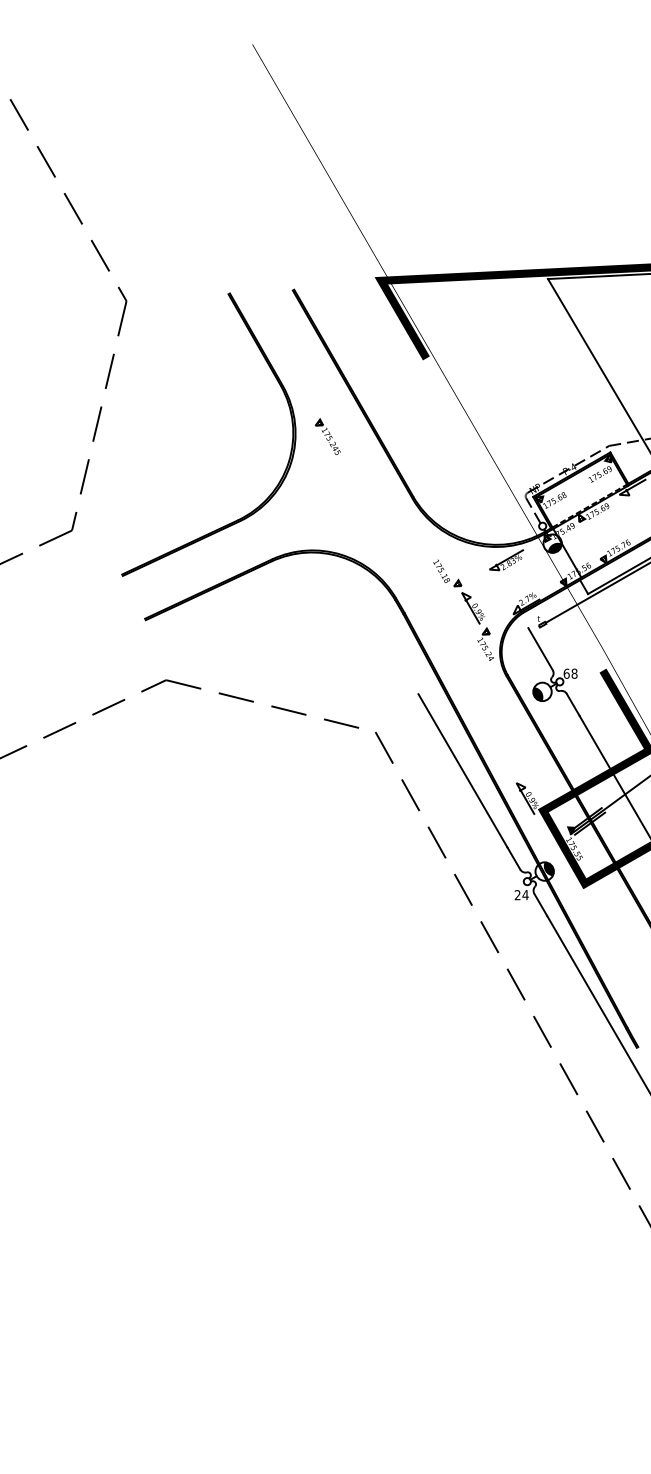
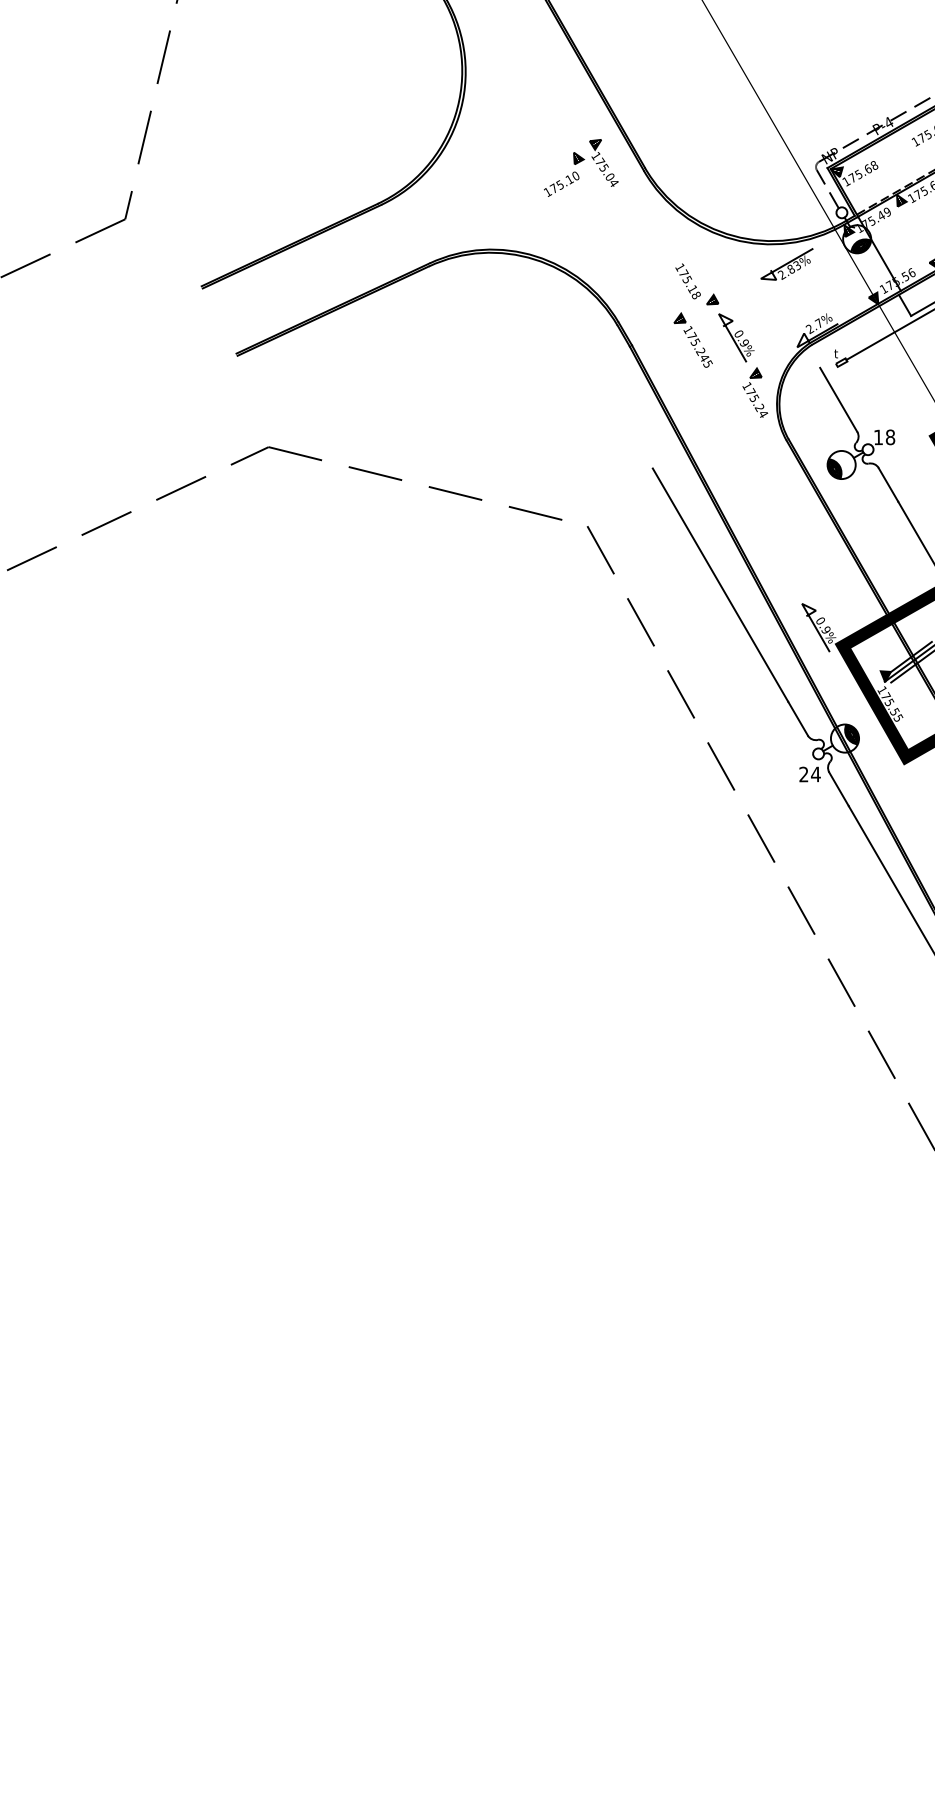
part: (327, 436) -> (692, 339), moved
part: (371, 496) -> (581, 167), added
text: (566, 673) -> (878, 436), 68 -> 18

